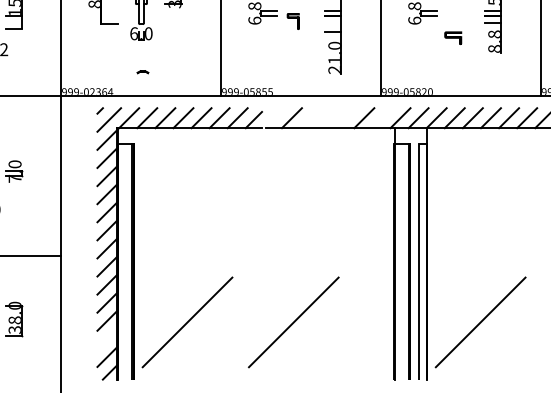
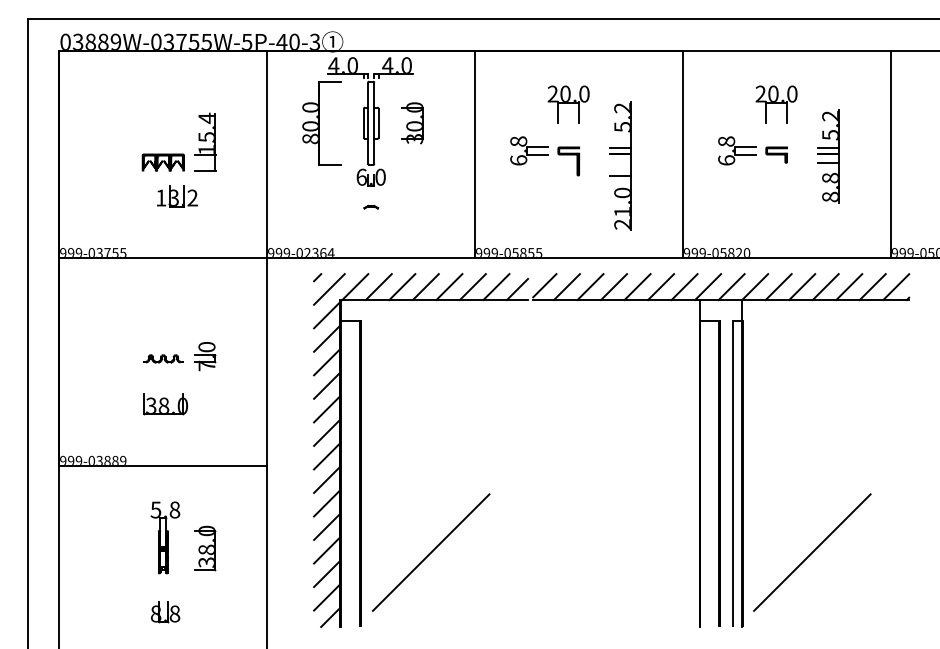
part: (293, 21) -> (568, 161), size x1.43
part: (453, 37) -> (776, 154), moved
part: (143, 71) -> (371, 206), moved
line: (274, 116) -> (544, 285), added
line: (310, 118) -> (590, 287), added
line: (328, 118) -> (614, 287), added
line: (346, 118) -> (637, 287), added
line: (382, 118) -> (684, 287), added
line: (293, 322) -> (569, 552), removed
line: (107, 339) -> (327, 574), added

